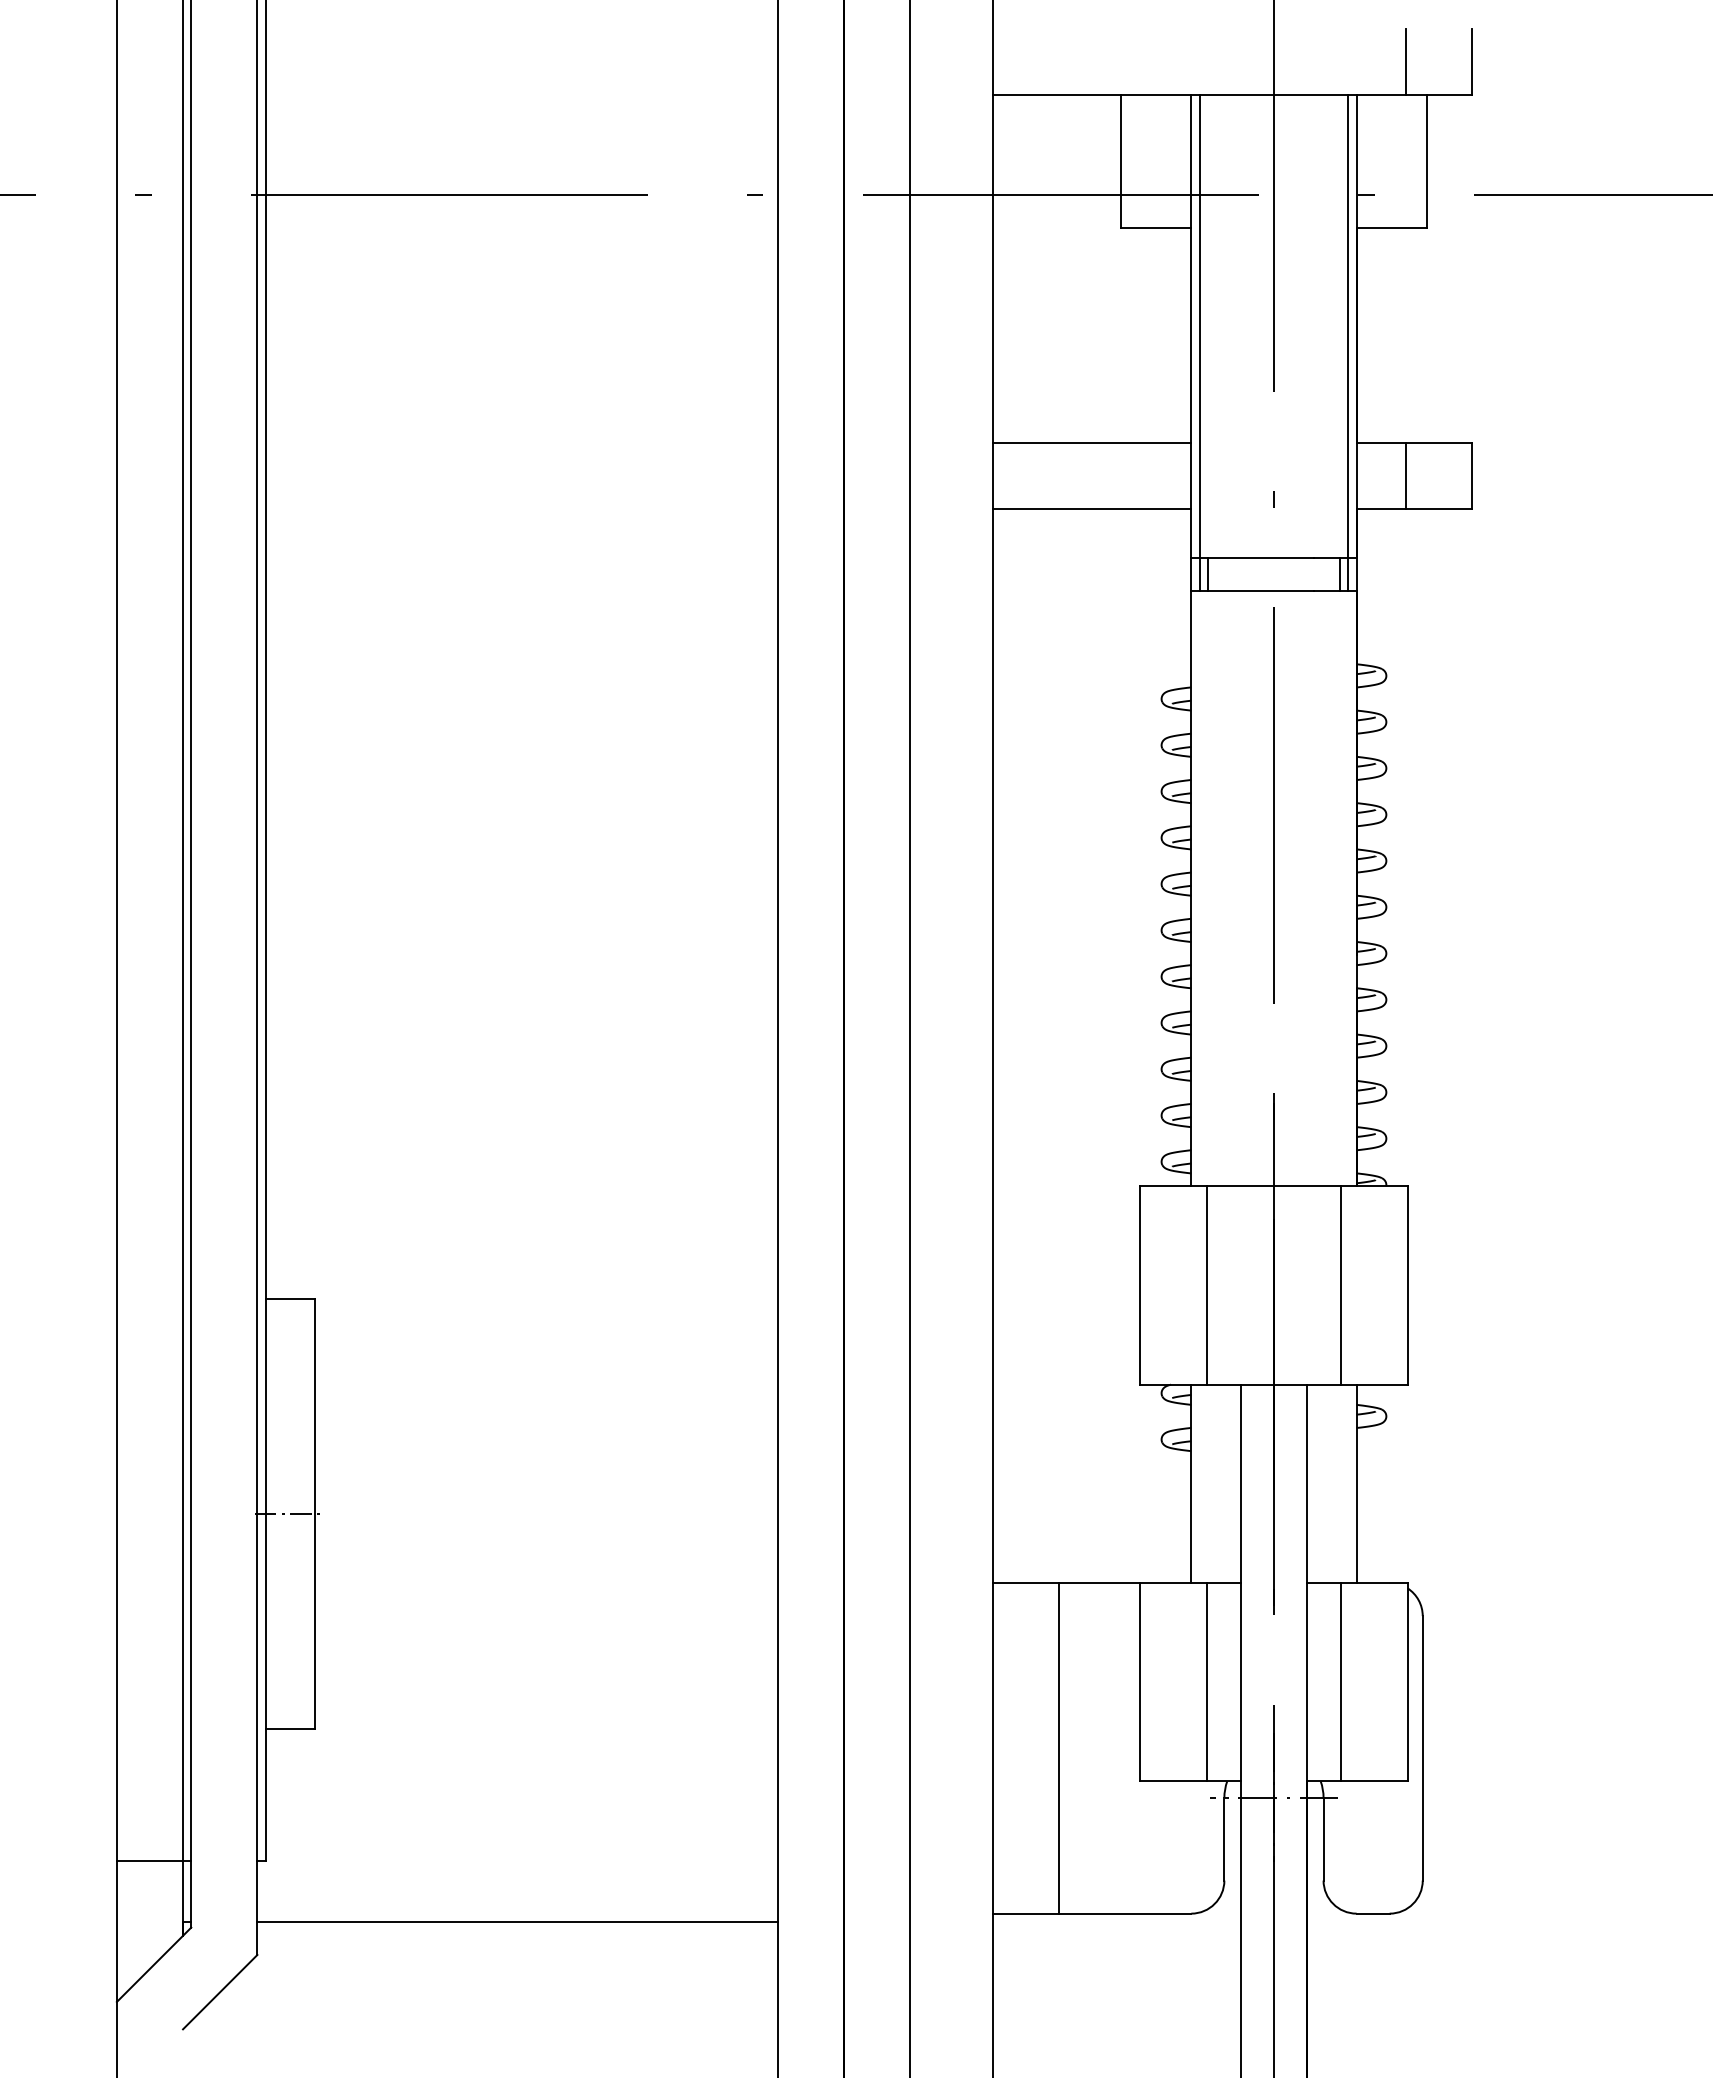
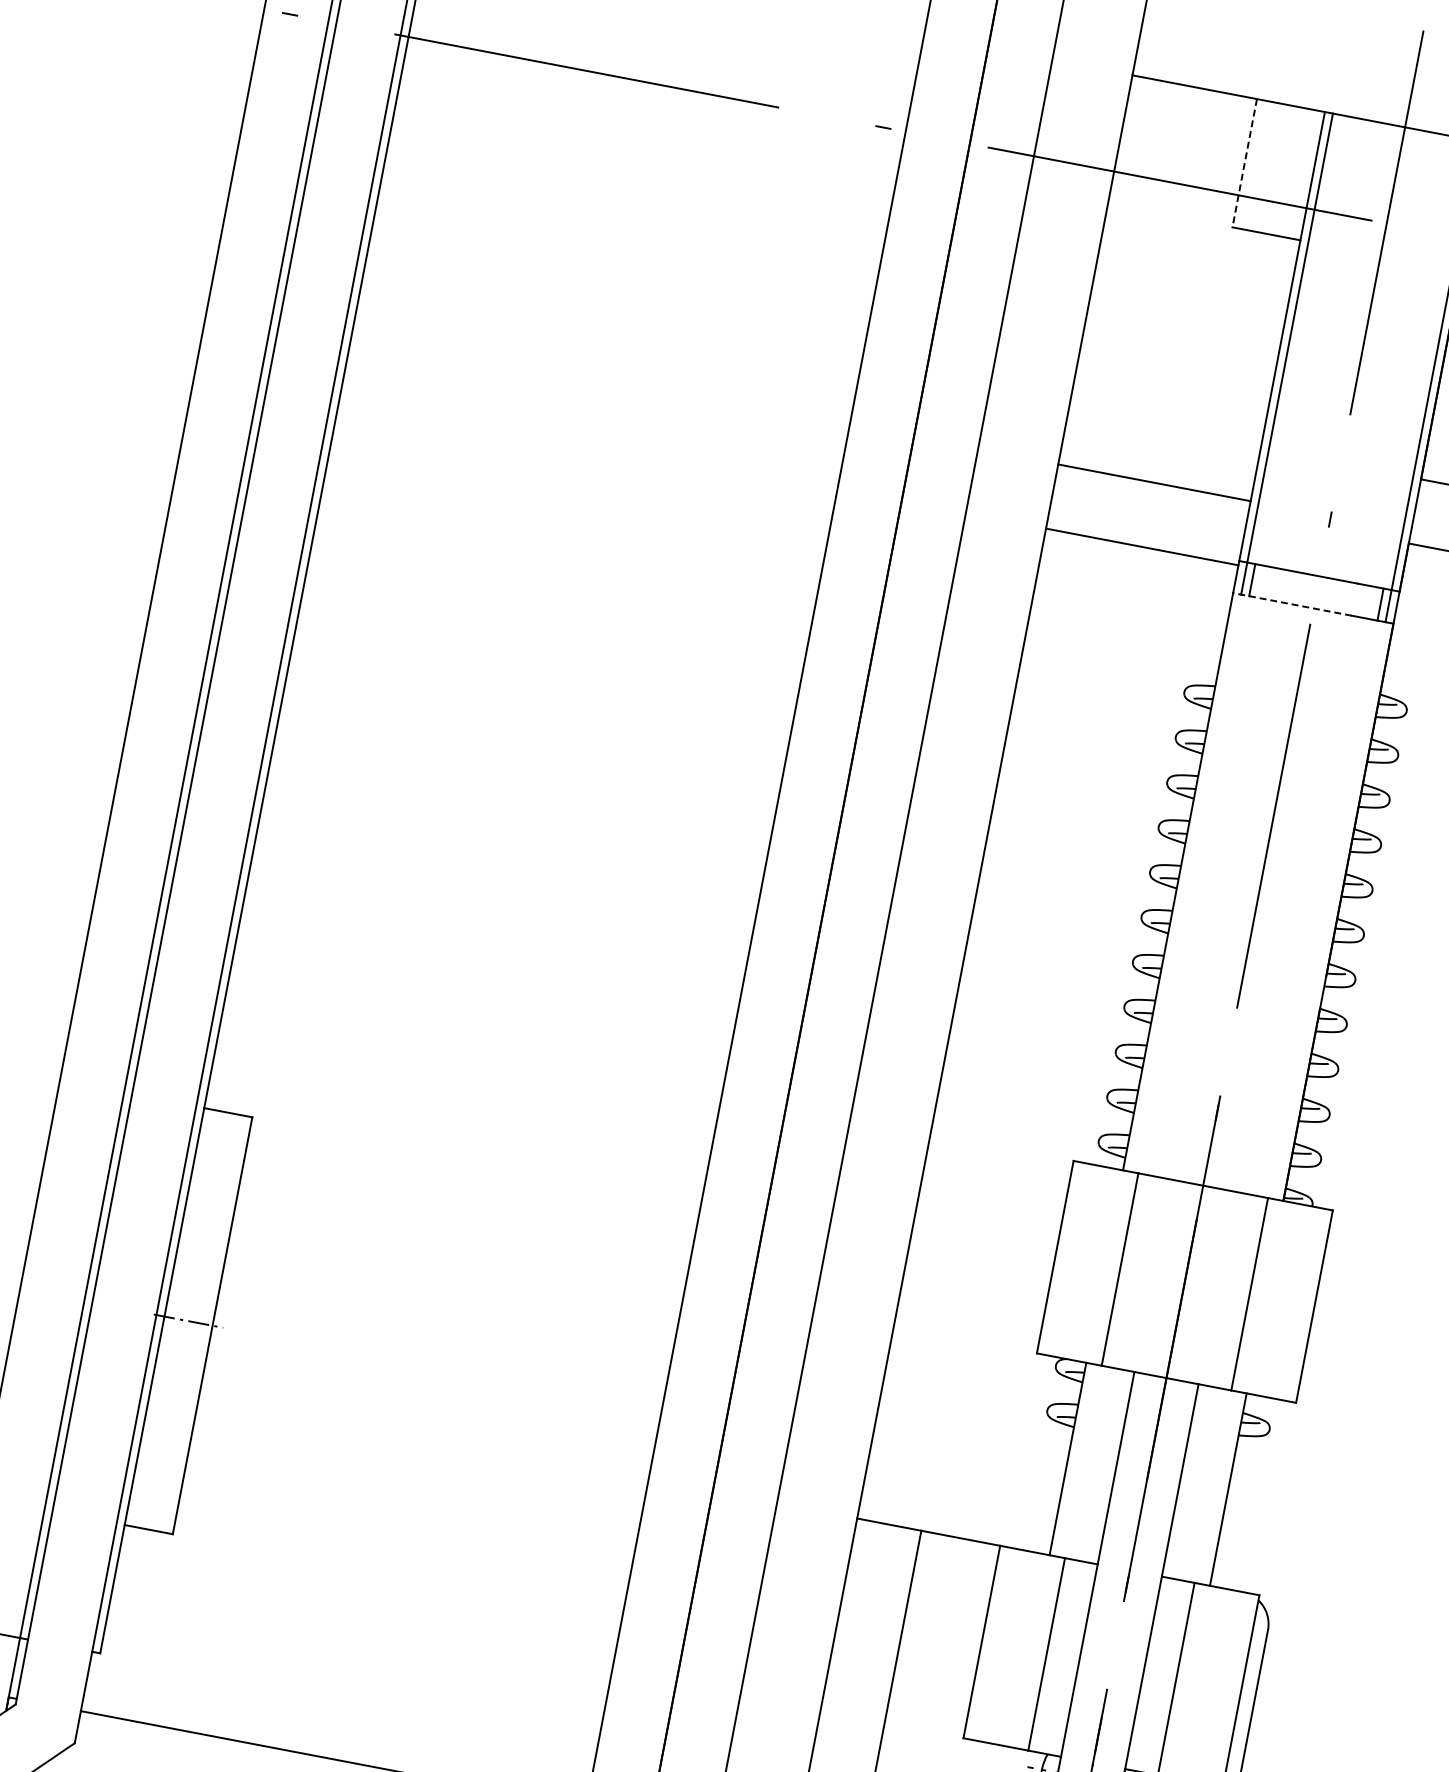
line: (1121, 162) -> (1244, 164), solid -> dashed
line: (1091, 442) -> (1153, 482), moved
line: (1091, 508) -> (1141, 546), moved
line: (1251, 591) -> (1291, 604), solid -> dashed

